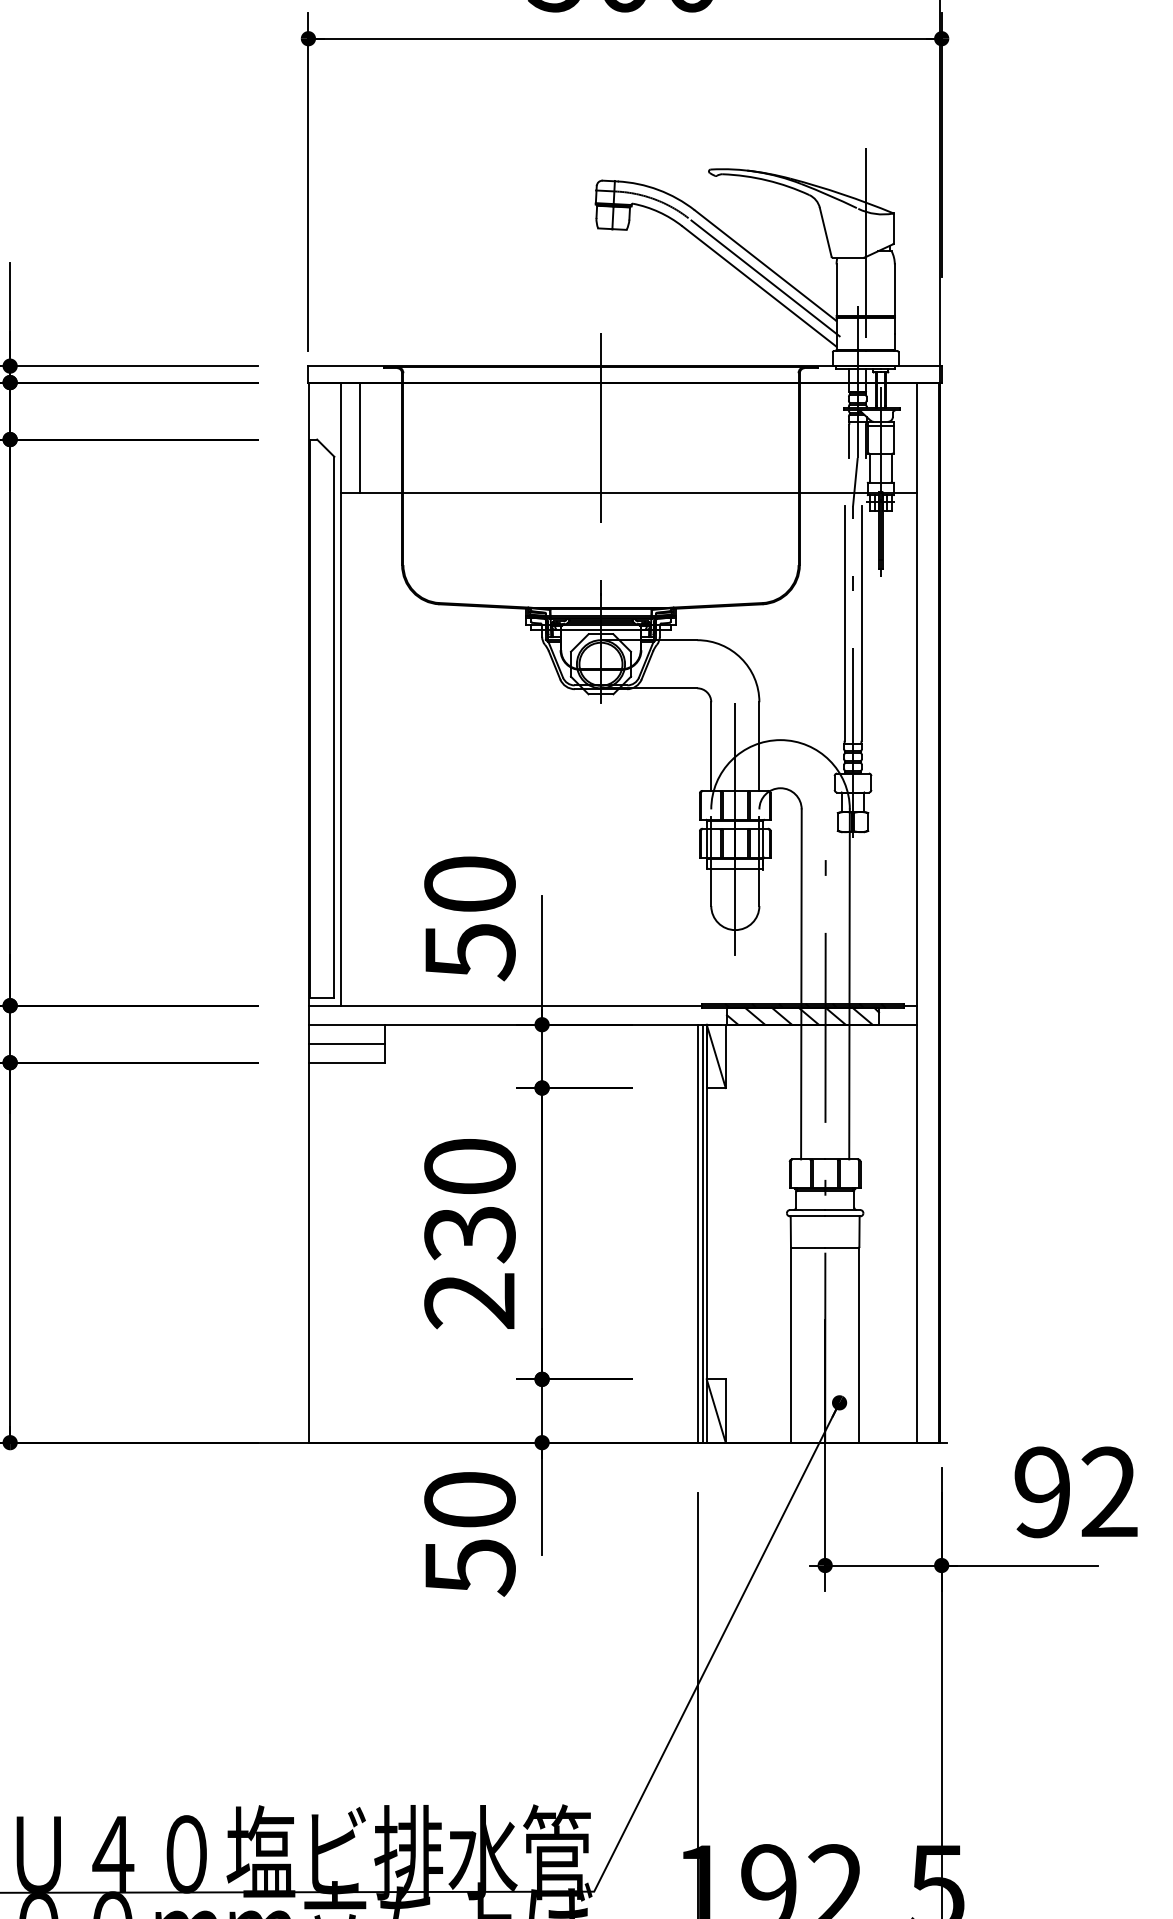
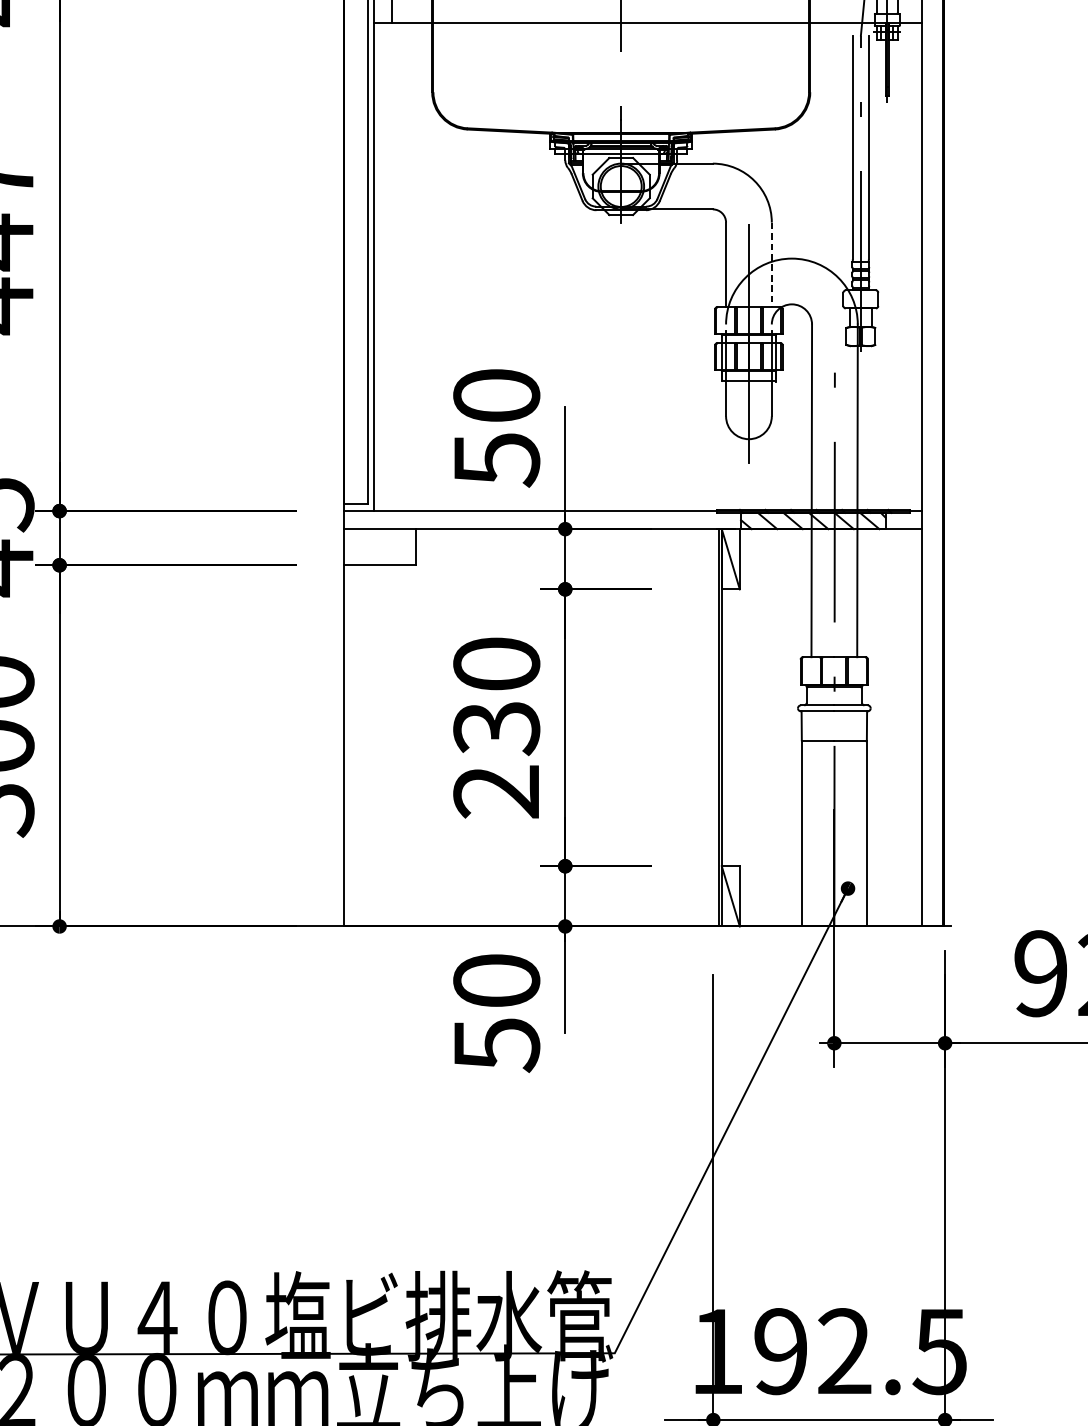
line: (759, 747) -> (771, 265), solid -> dashed
line: (347, 1043) -> (380, 547), removed
line: (697, 1233) -> (712, 727), removed

